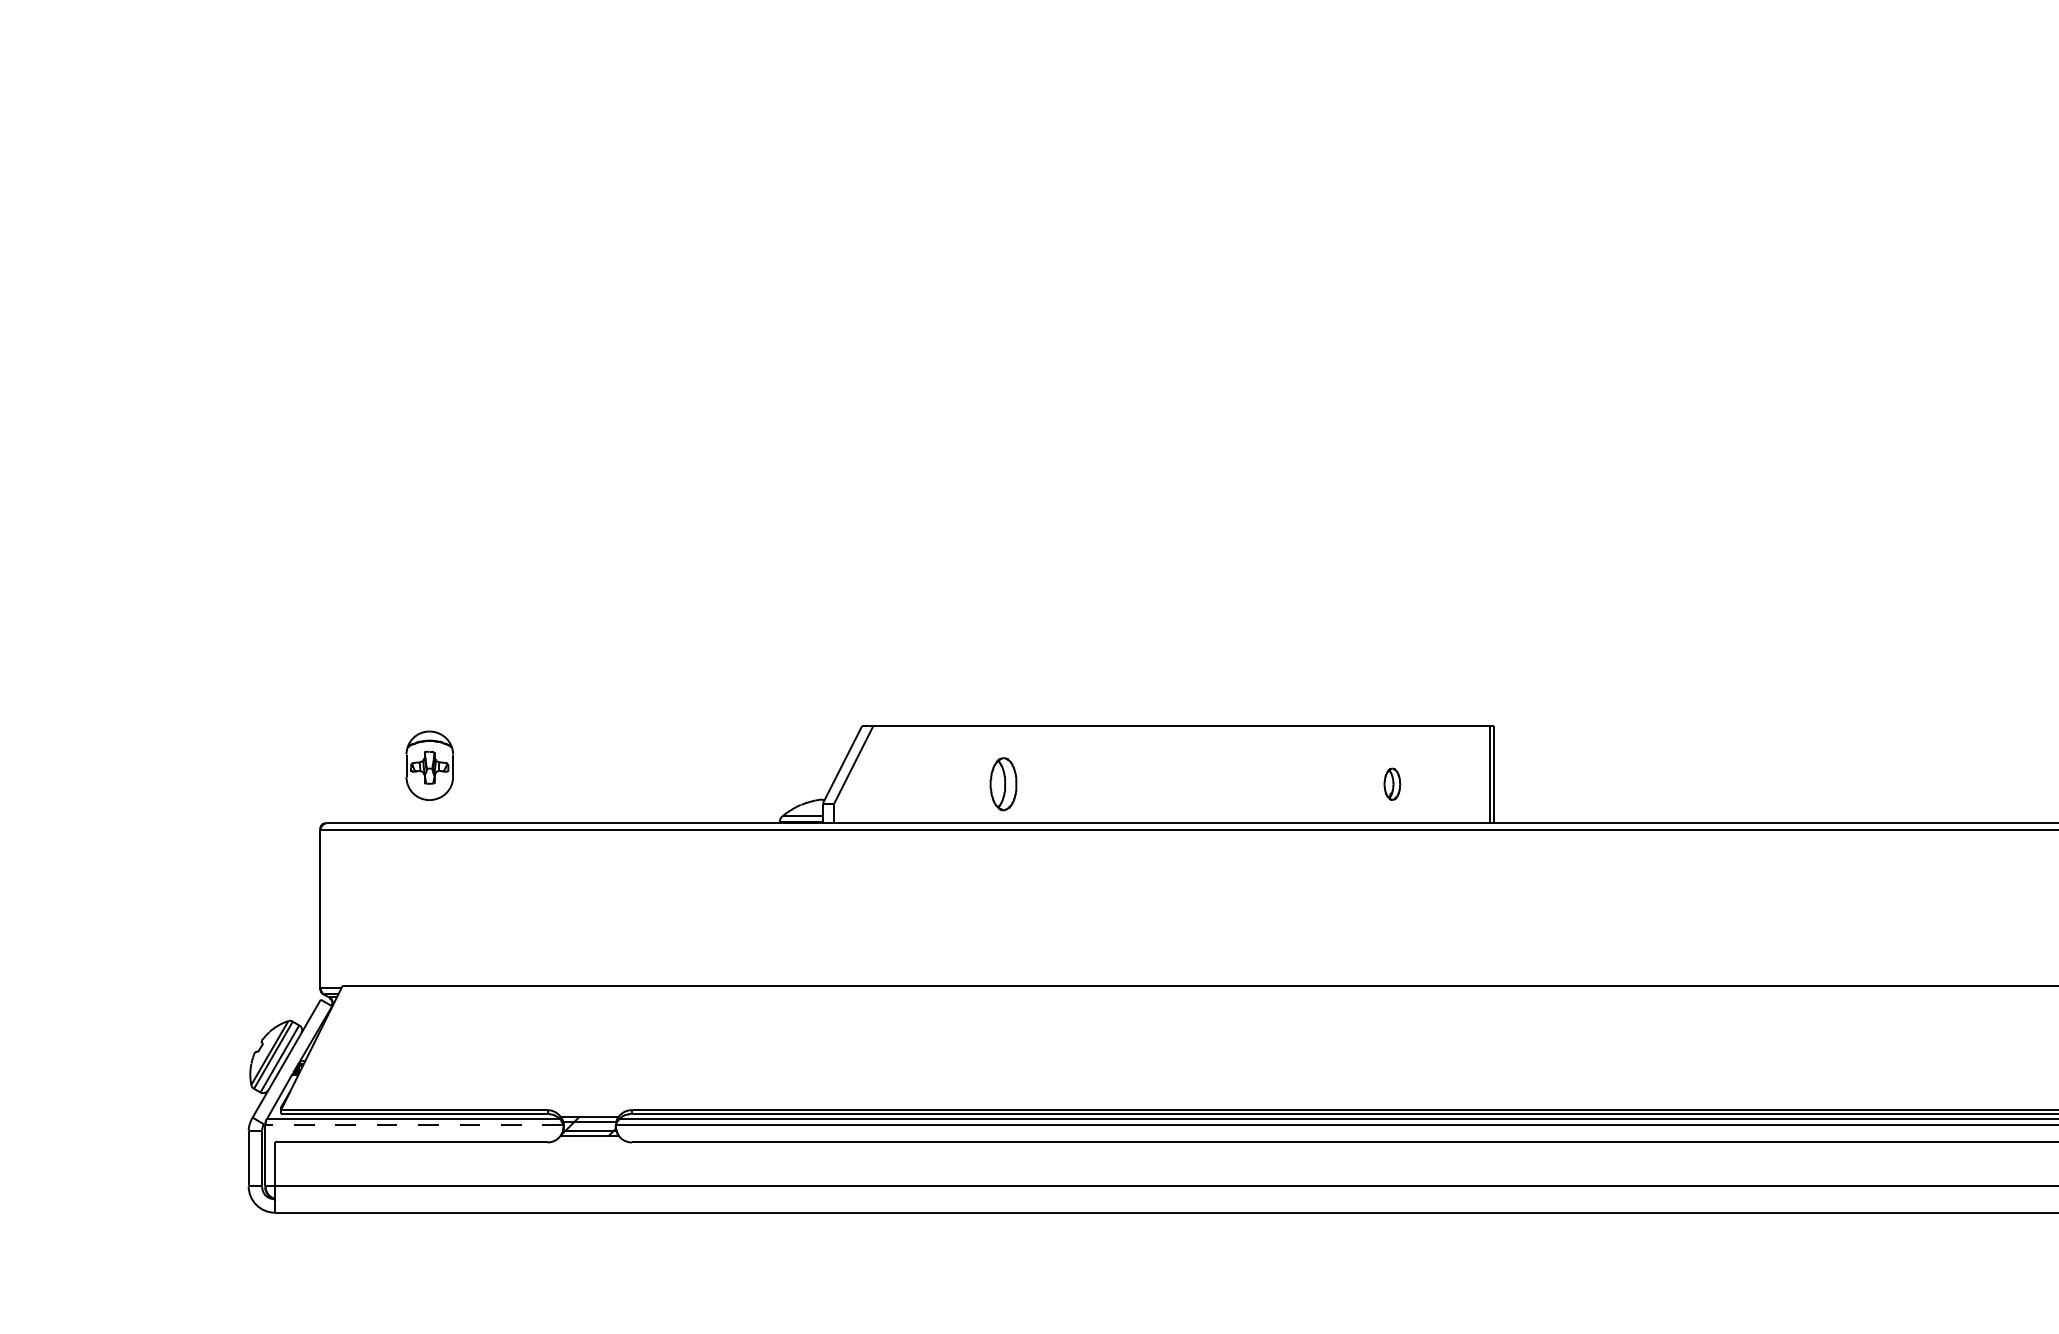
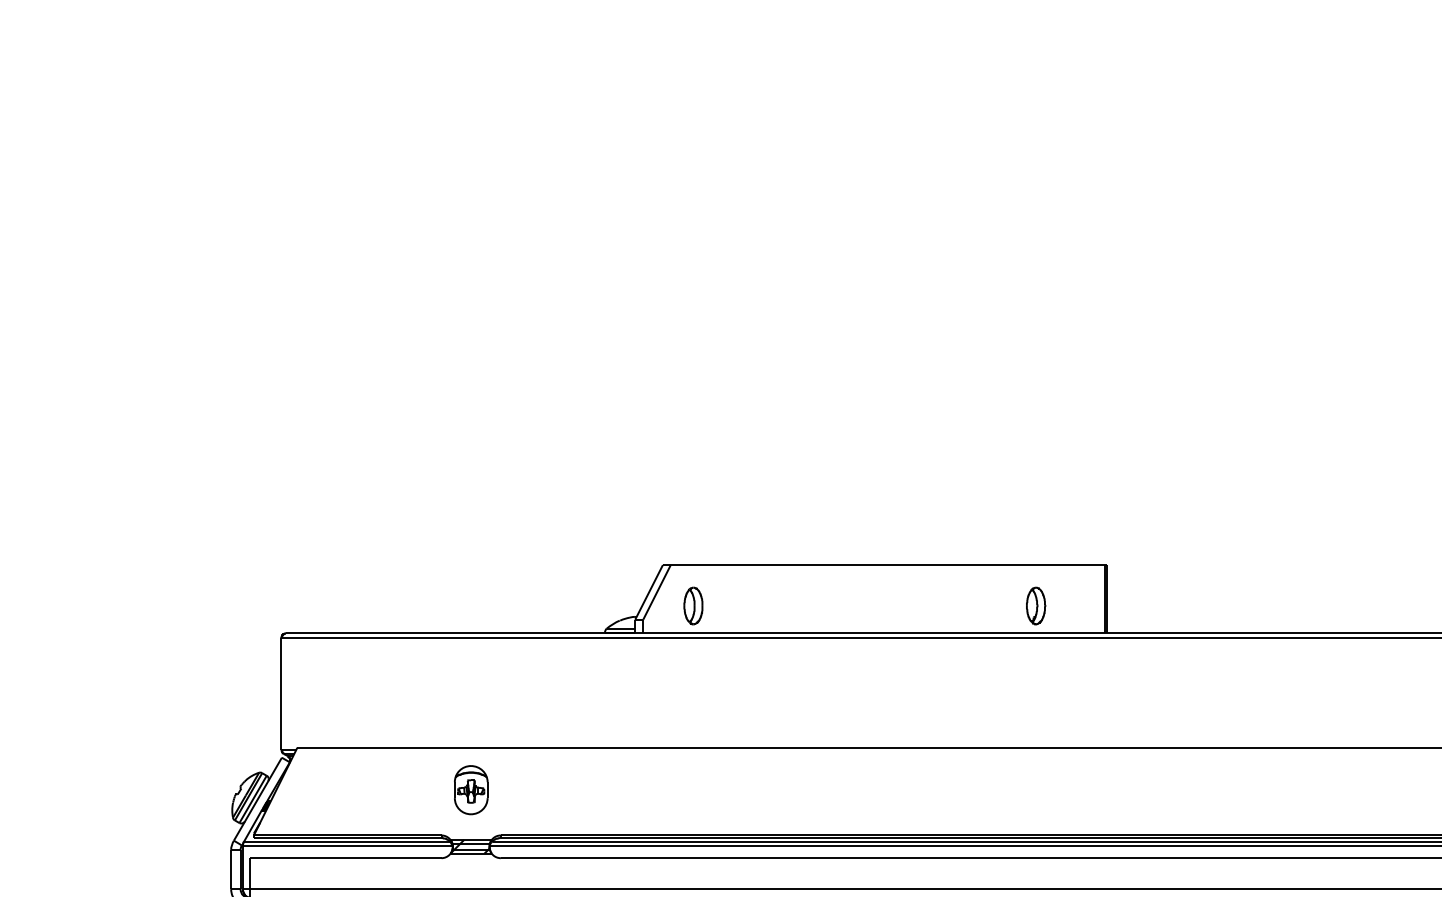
part: (429, 765) -> (471, 789), moved
part: (1003, 784) -> (693, 606), moved
part: (1392, 784) -> (1036, 606), size x1.67
line: (413, 1125) -> (347, 846), dashed -> solid

